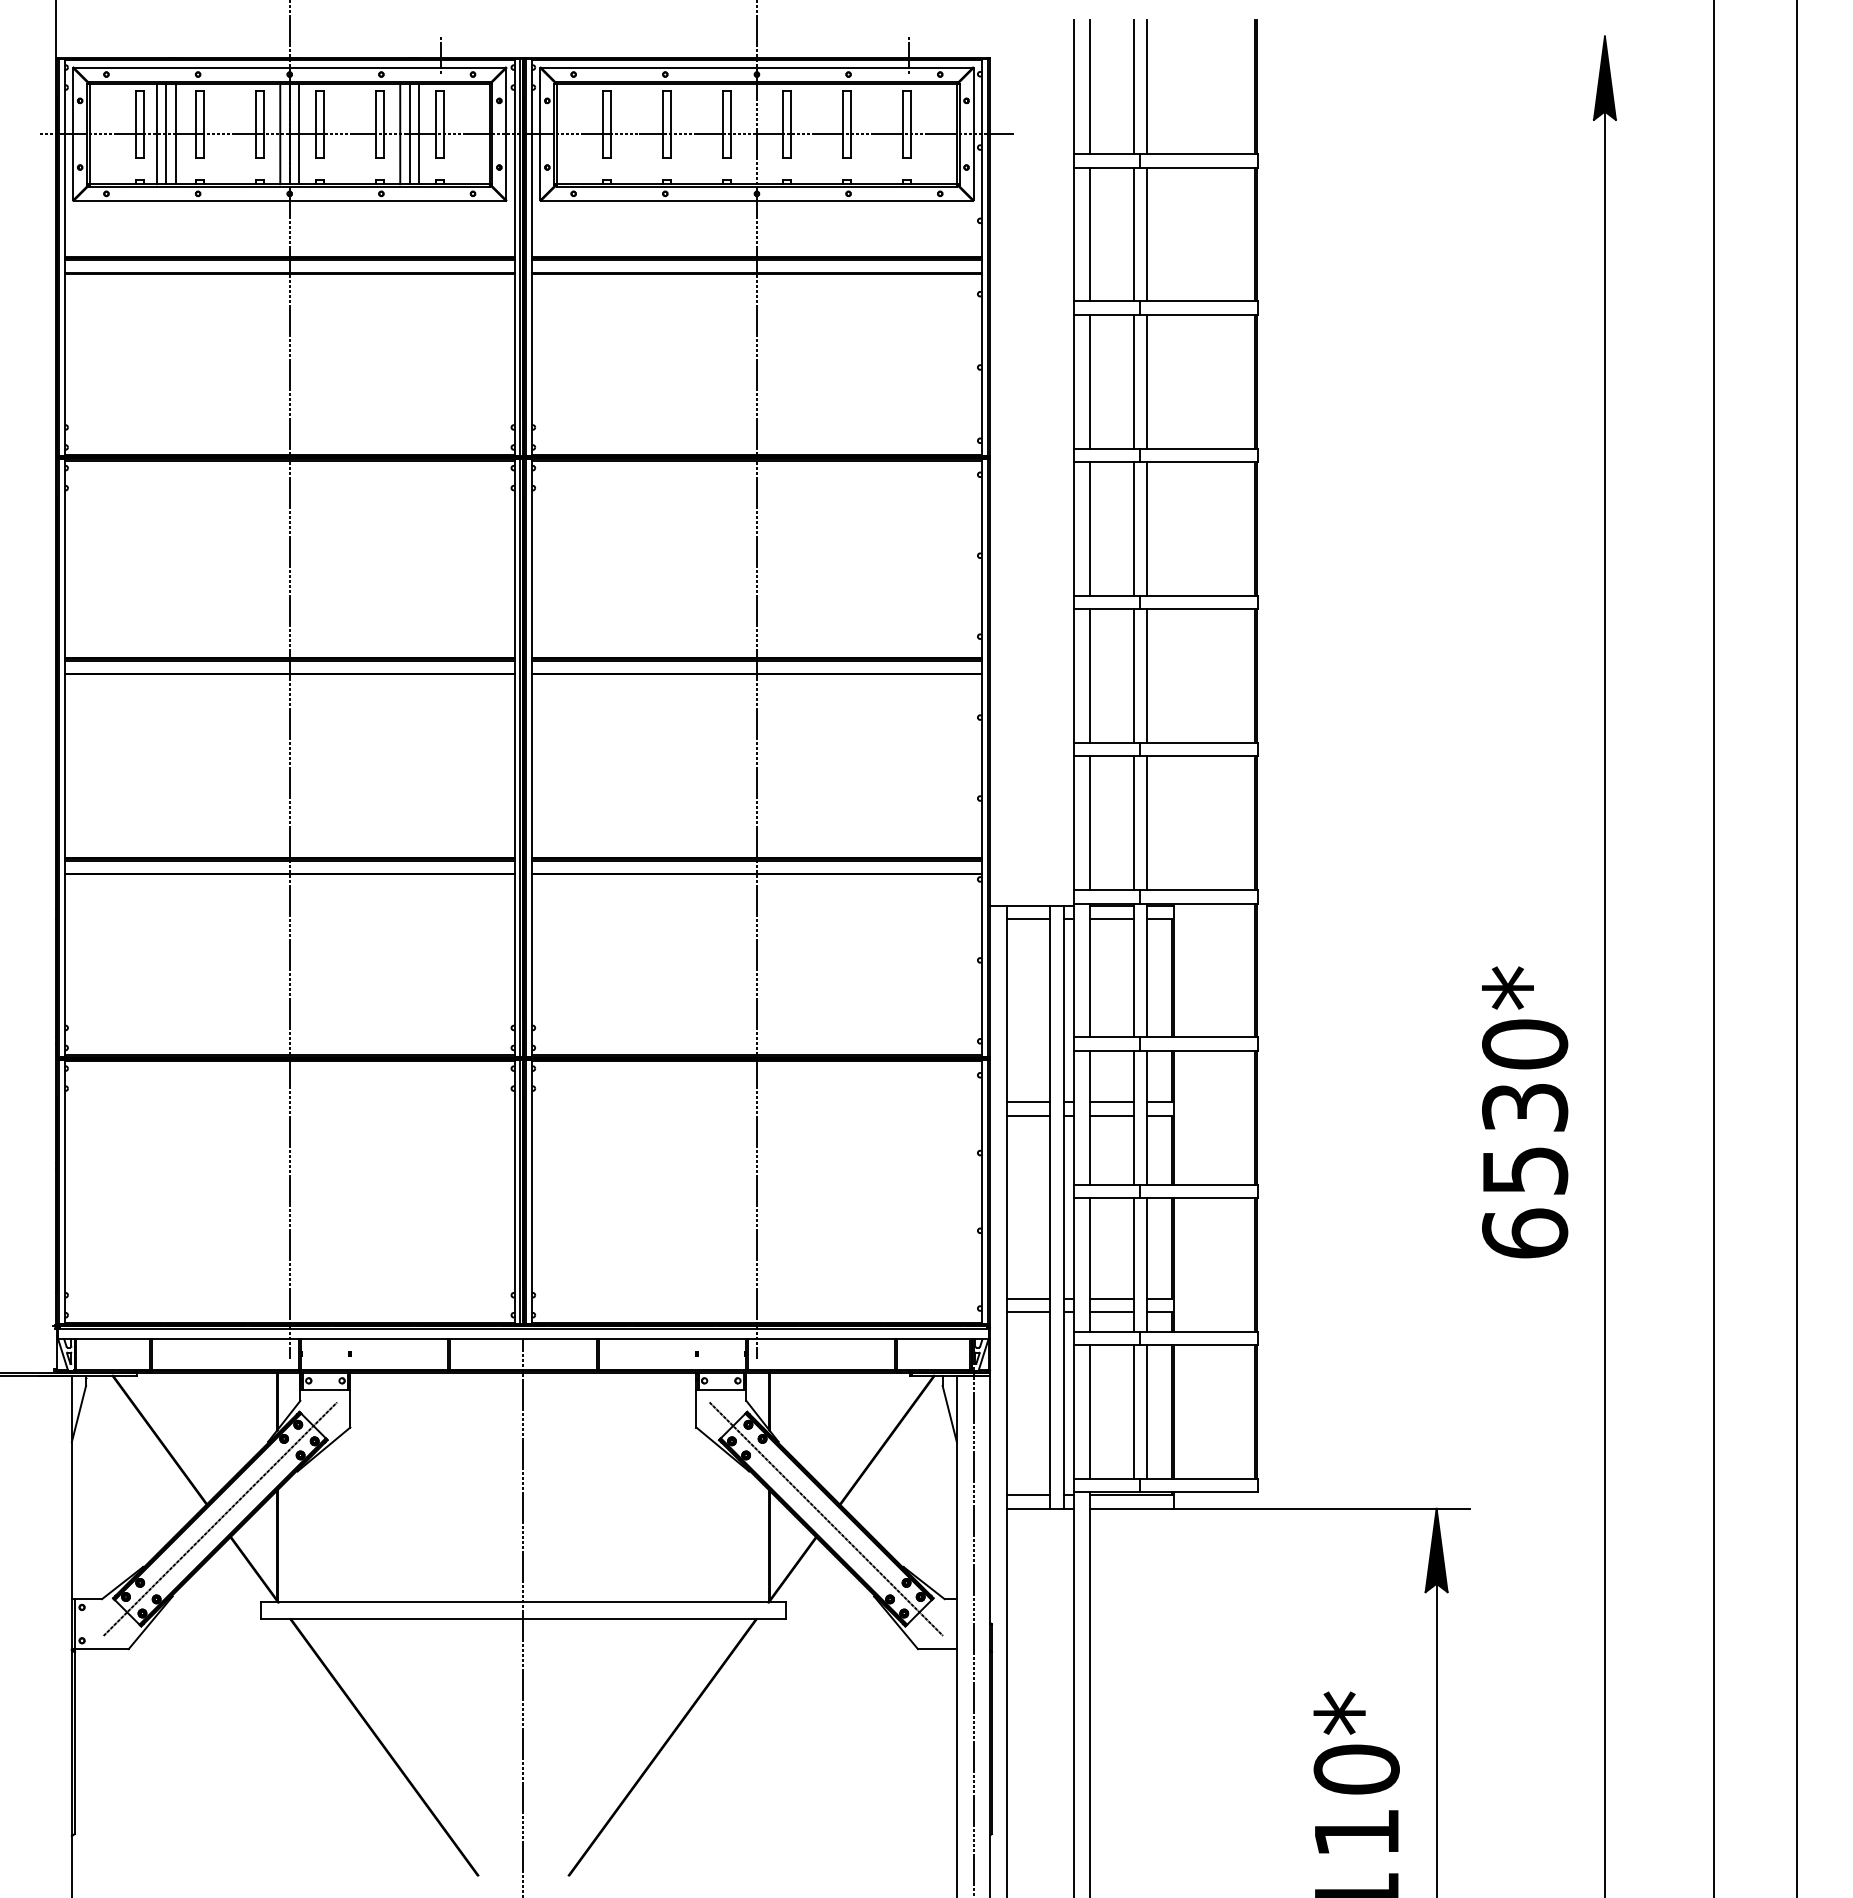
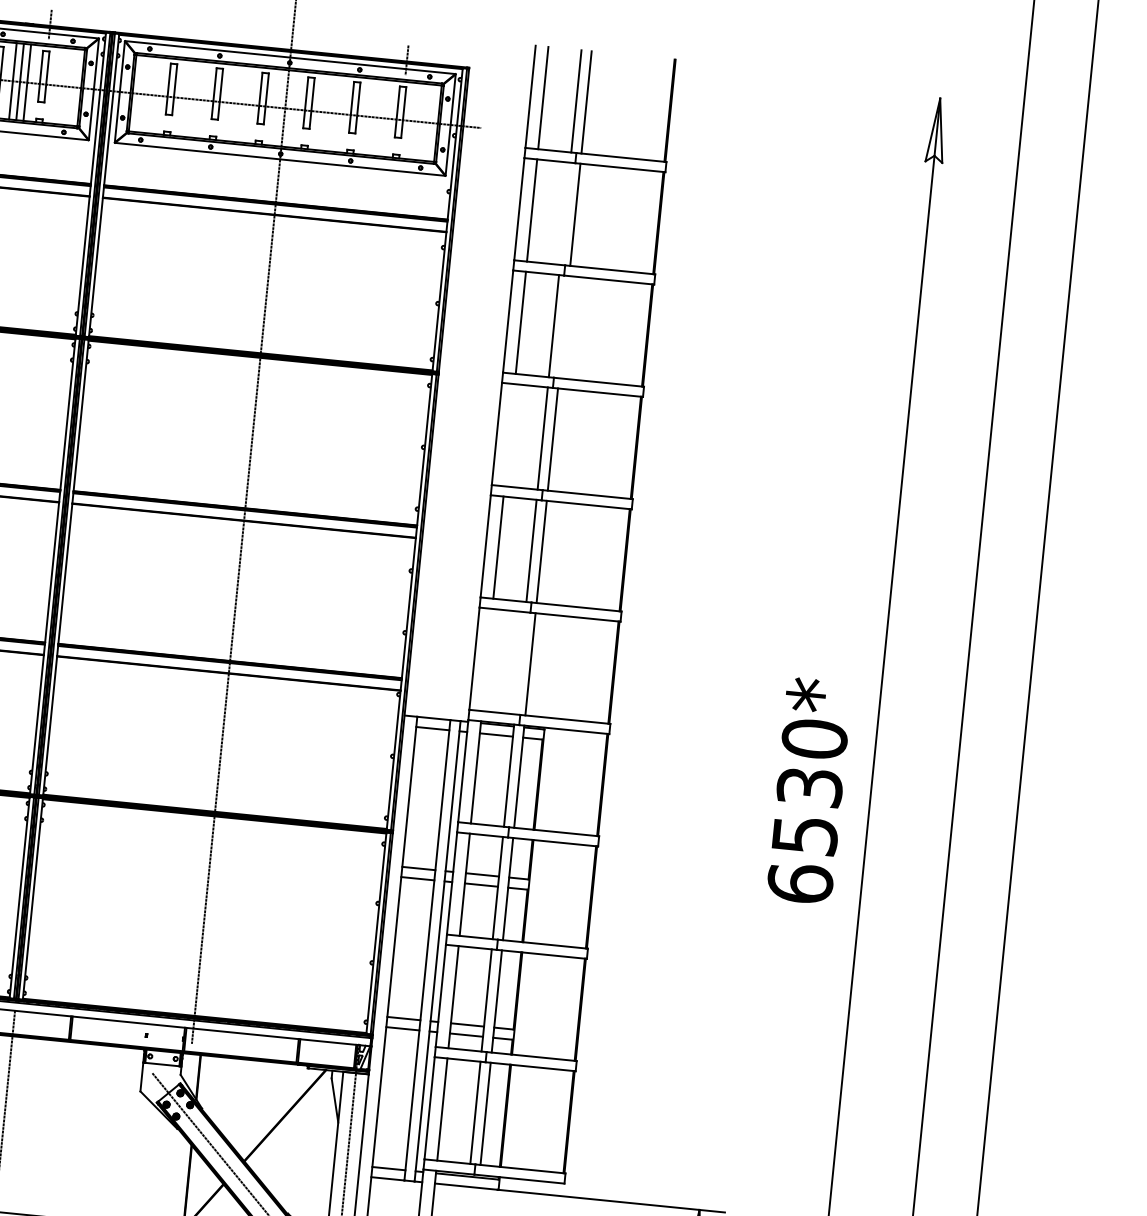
fill: (1604, 77) -> (936, 129), removed
line: (1133, 234) -> (565, 213), removed
line: (1146, 381) -> (563, 326), removed
line: (1090, 528) -> (509, 434), removed
line: (1090, 823) -> (487, 660), removed
line: (1133, 823) -> (520, 663), removed
text: (1525, 1112) -> (809, 791), moved

